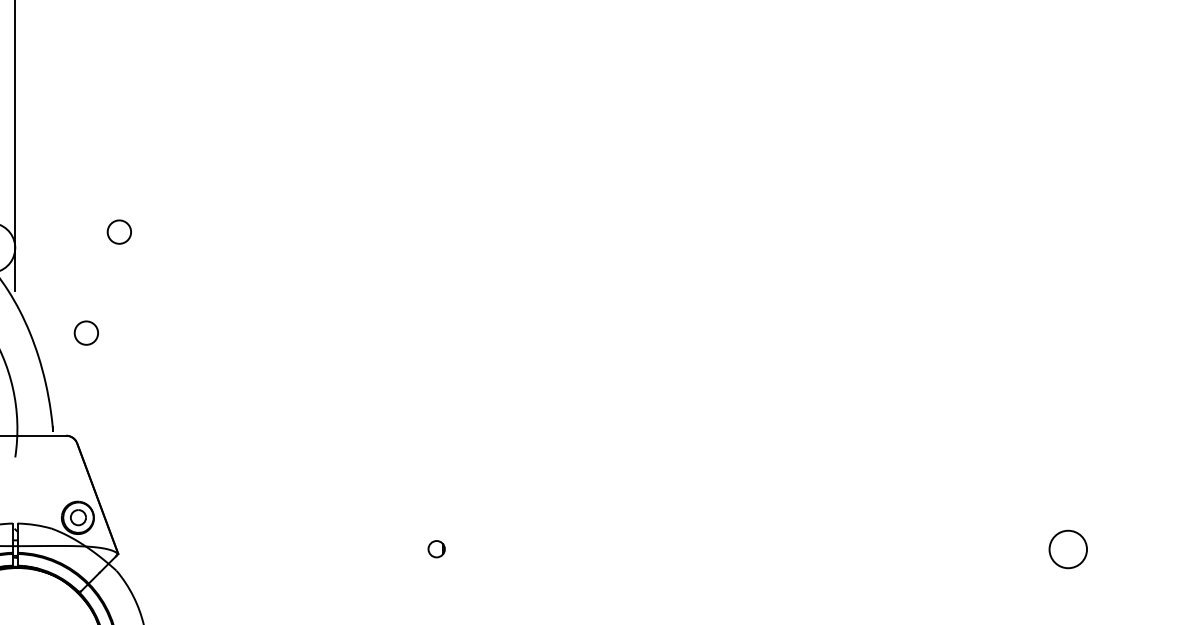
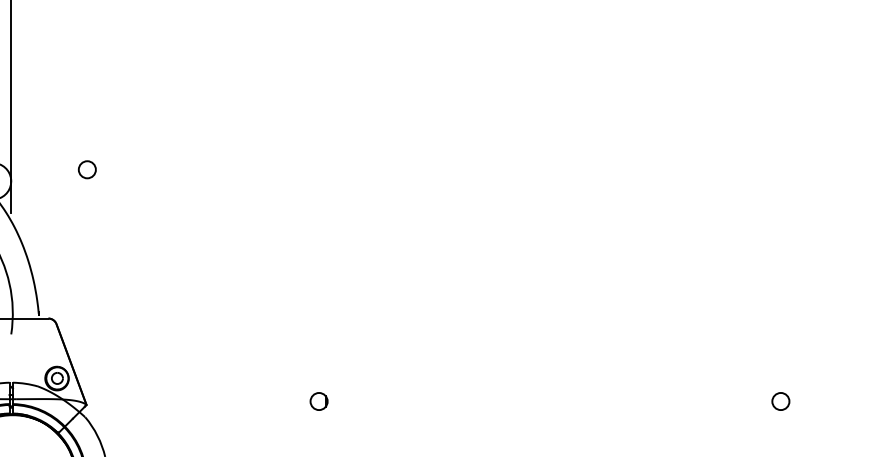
circle: (85, 332) -> (62, 243), removed
part: (436, 548) -> (319, 400), size x1.43
circle: (1068, 548) -> (780, 400), size x0.62

